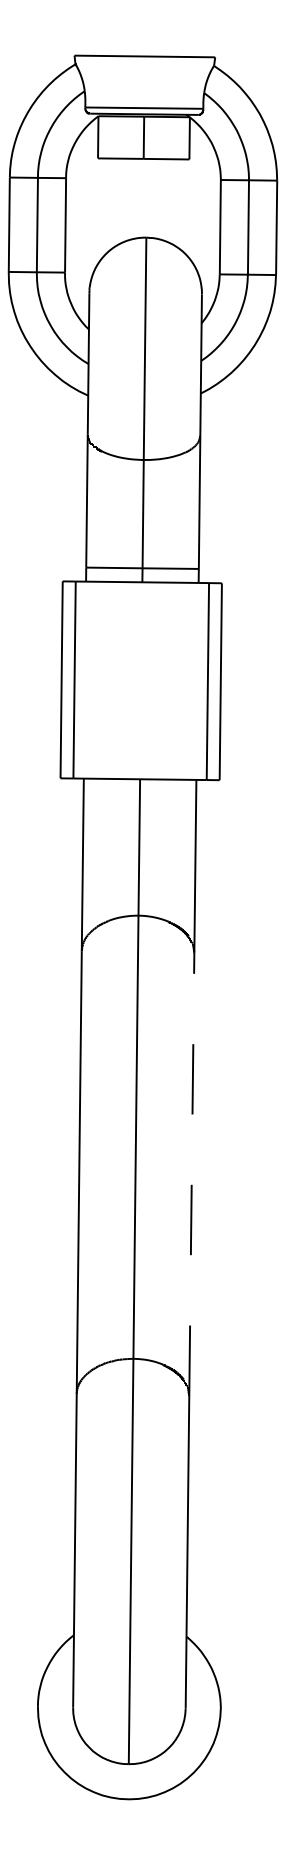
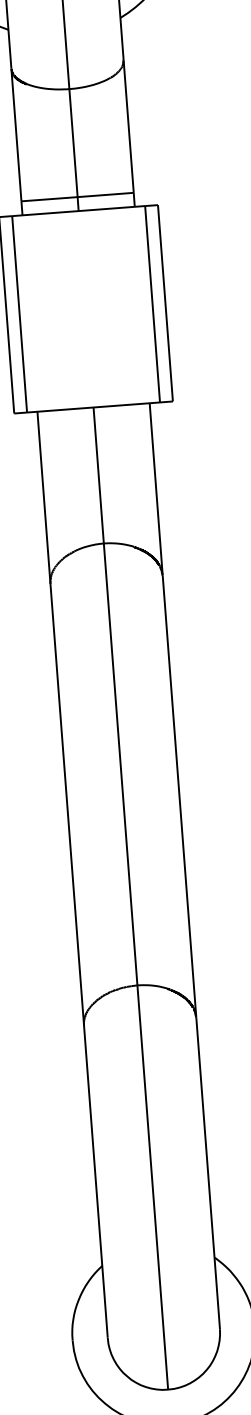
line: (191, 1174) -> (179, 796), dashed -> solid

